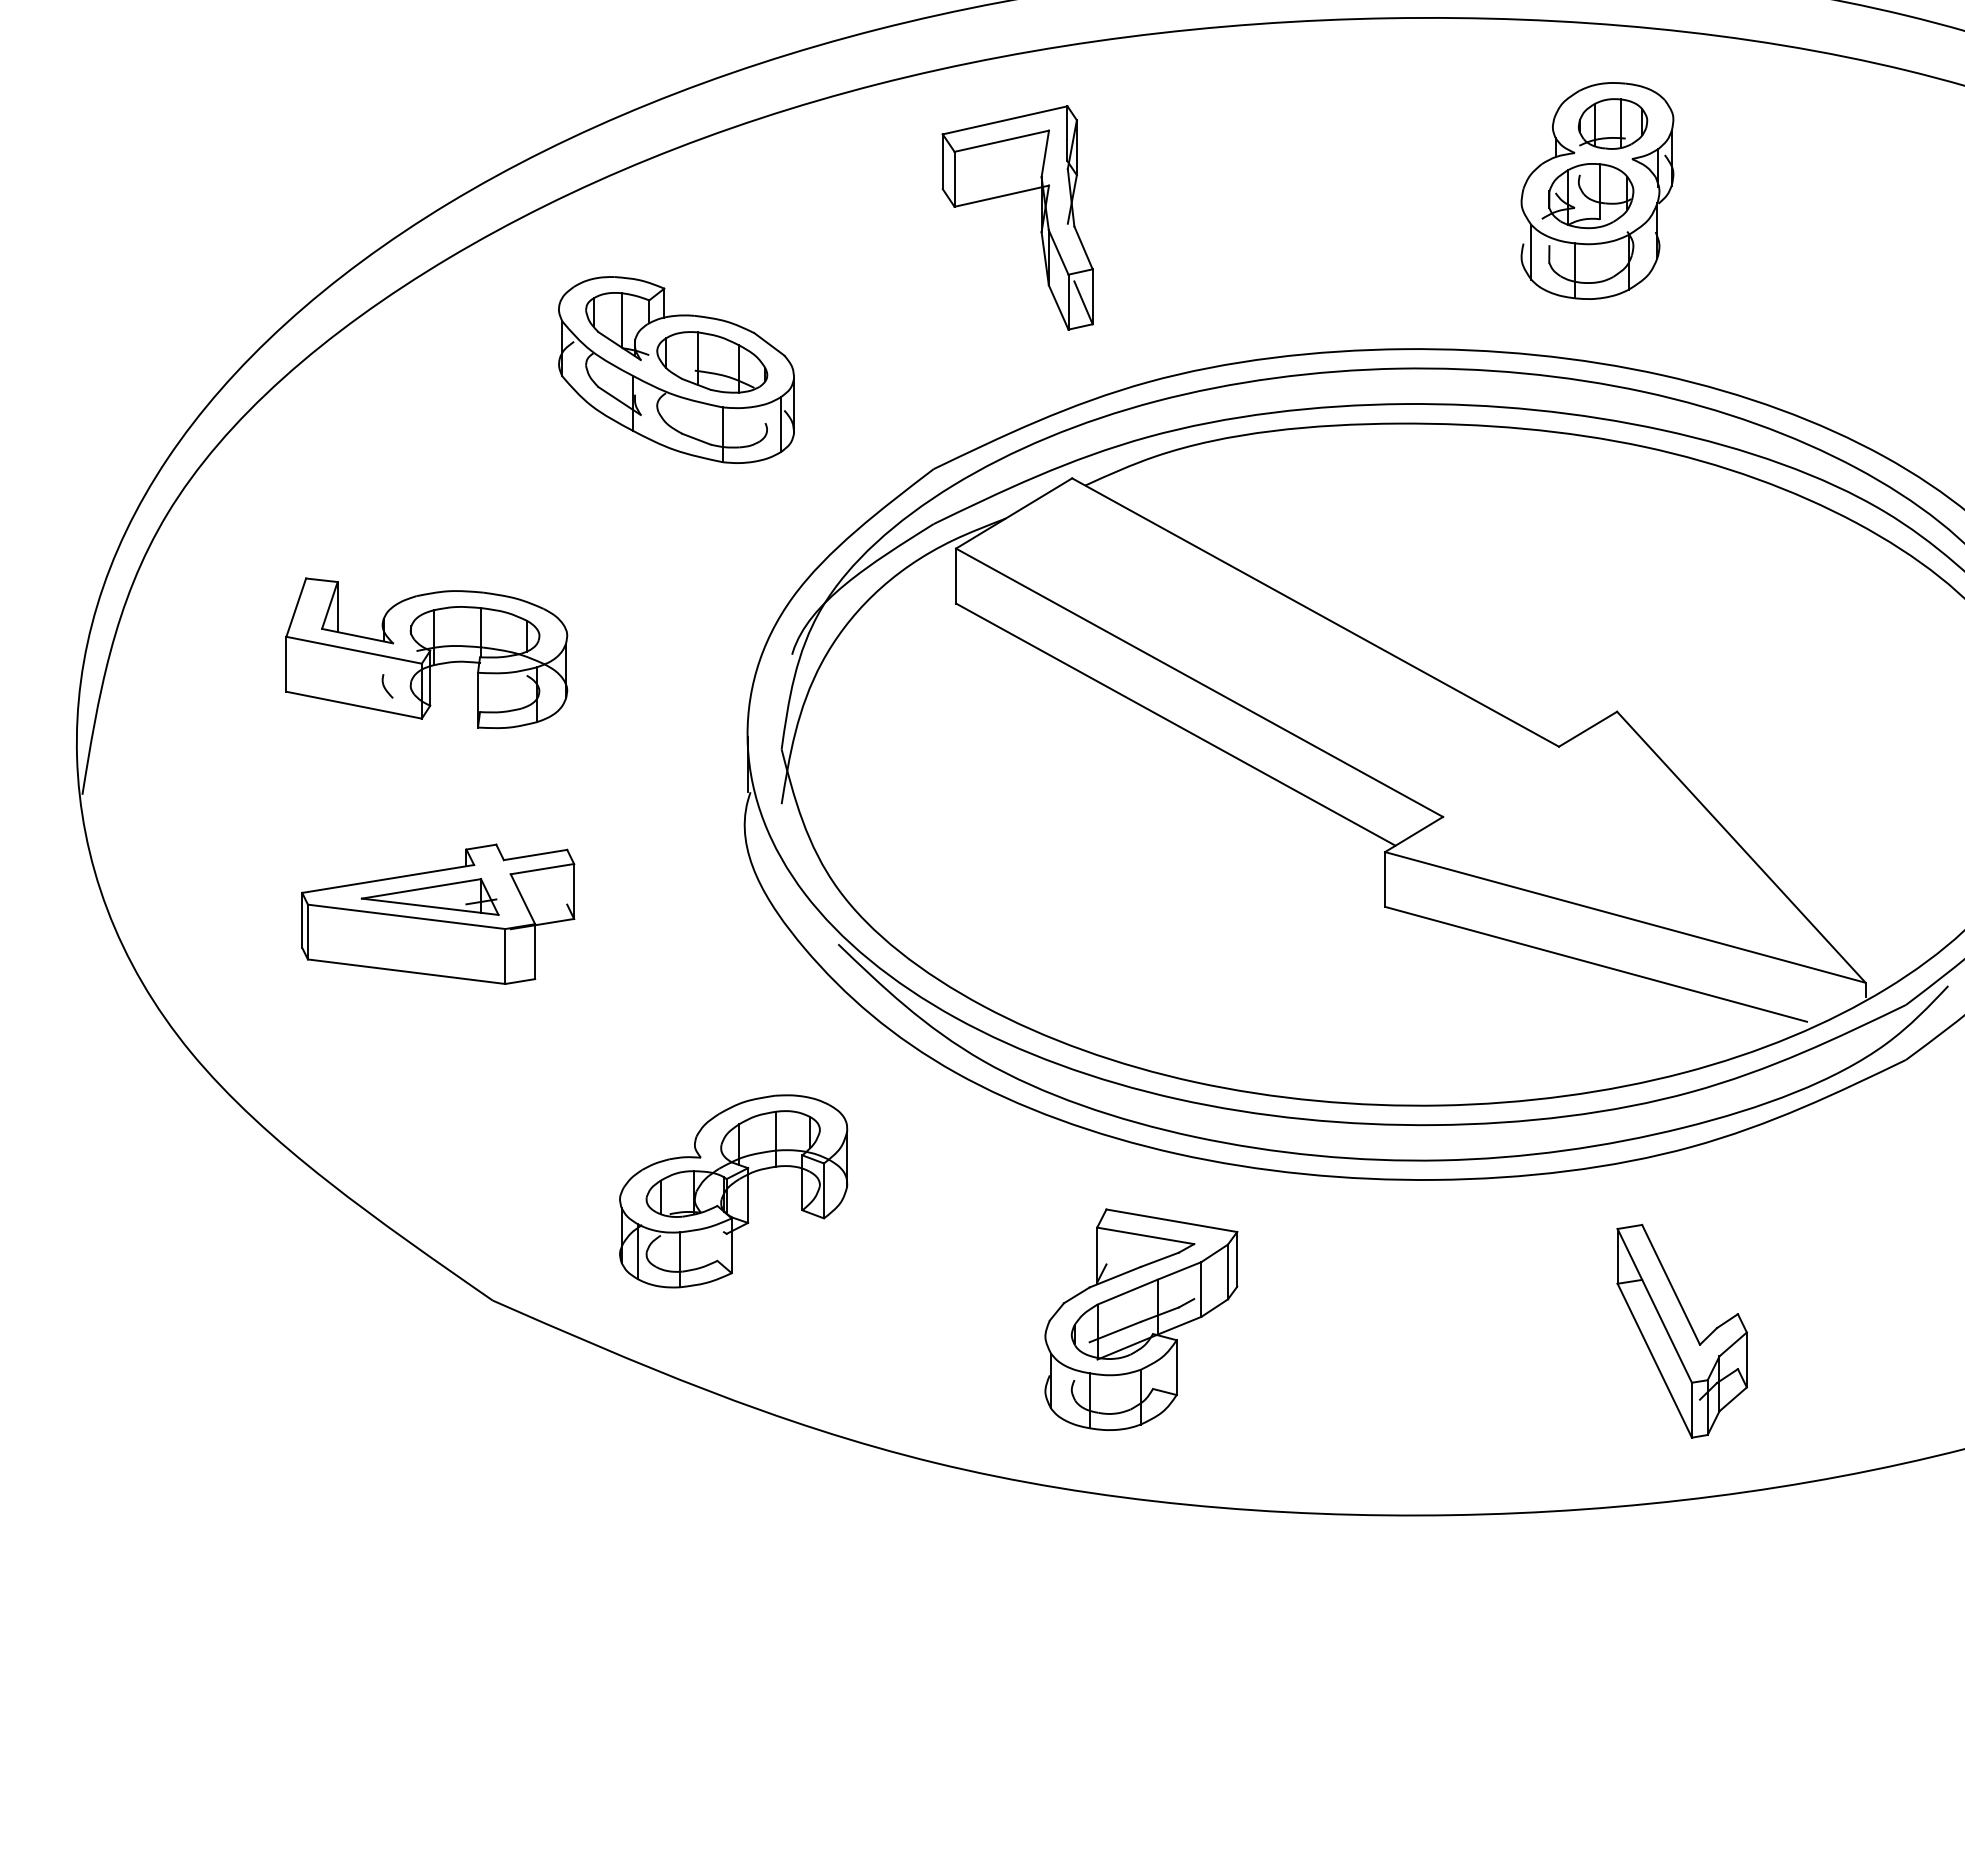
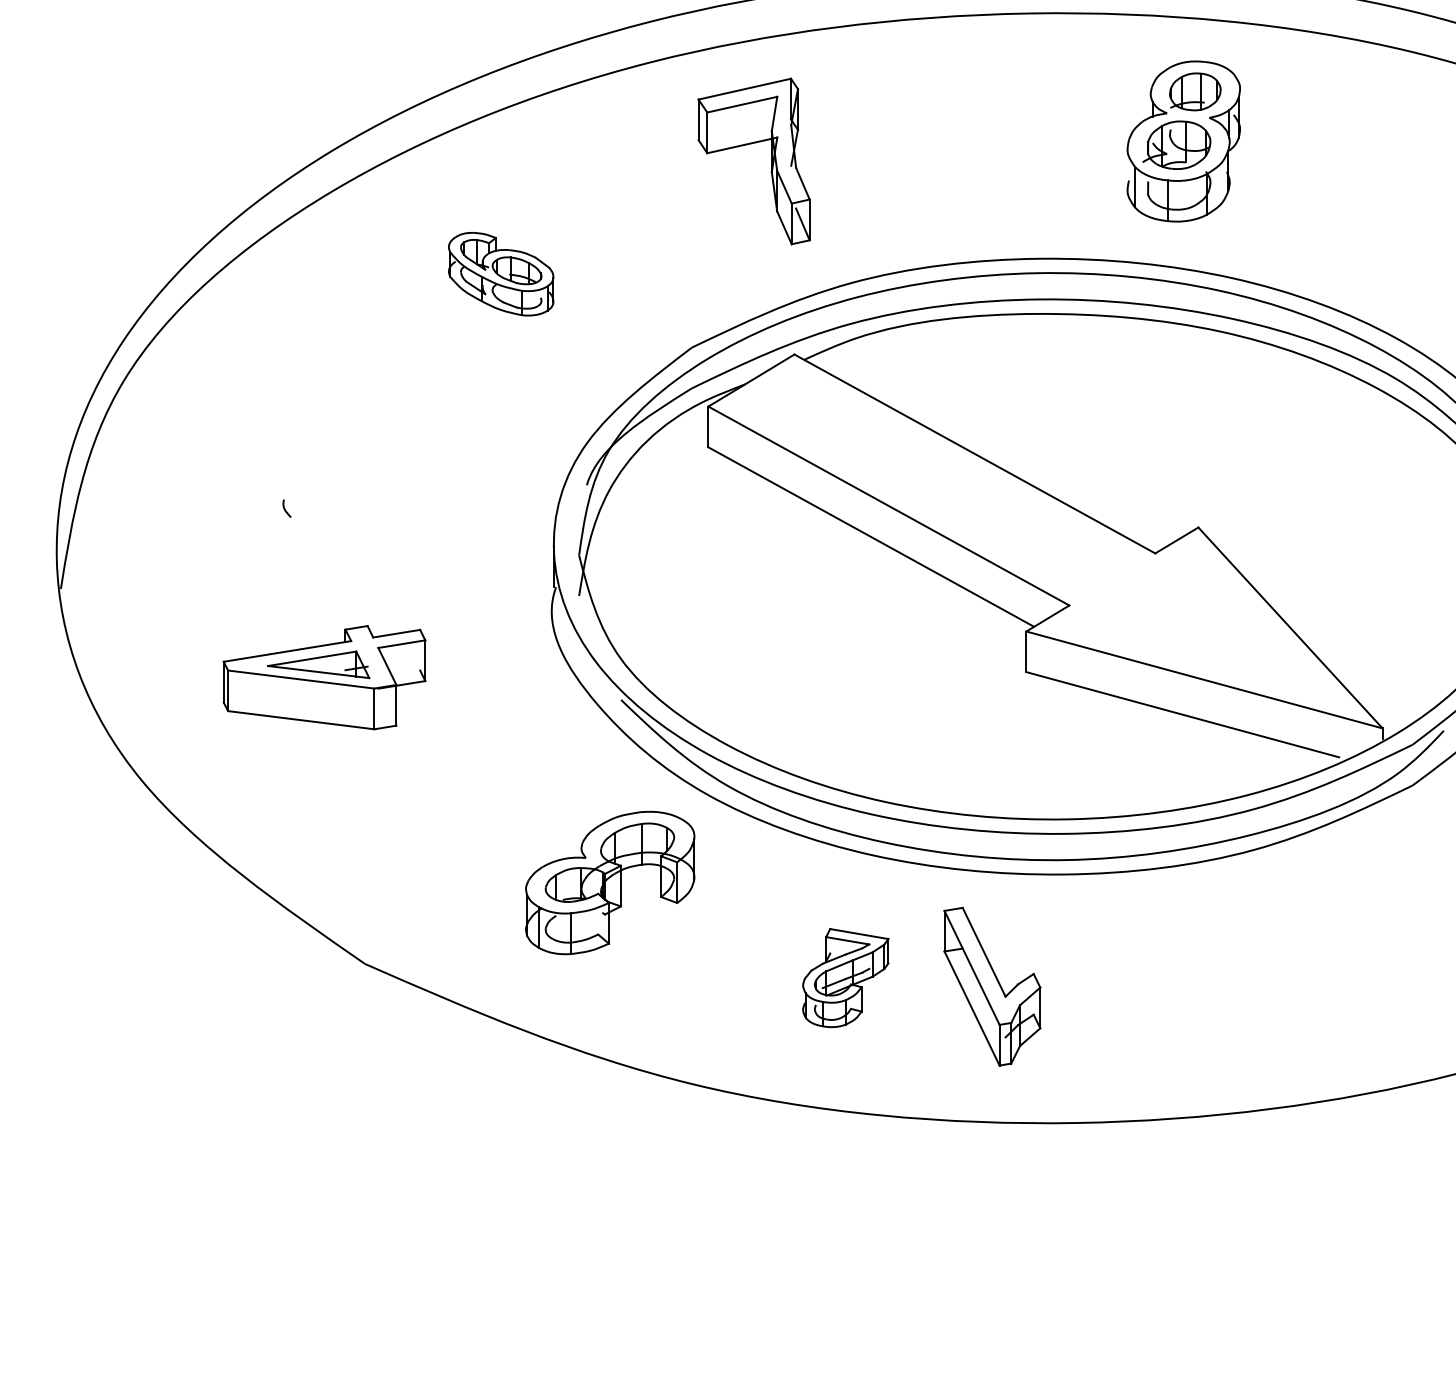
part: (676, 369) -> (501, 273), size x0.6
part: (426, 653) -> (315, 484), removed
part: (733, 1191) -> (610, 883), moved
part: (1141, 1319) -> (845, 977), size x0.6
part: (1681, 1330) -> (991, 986), moved

